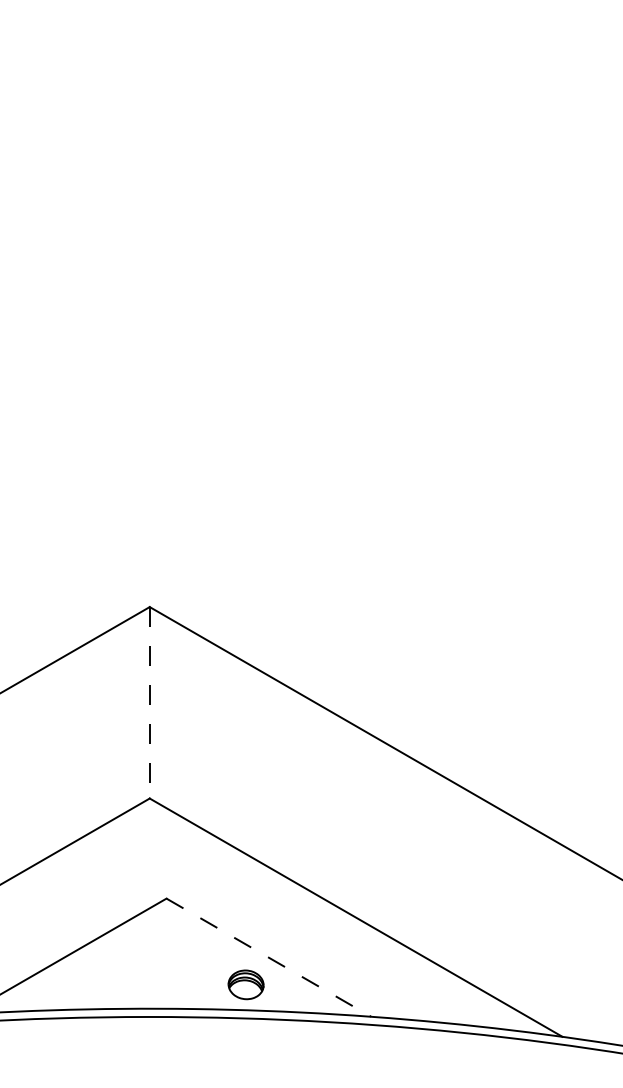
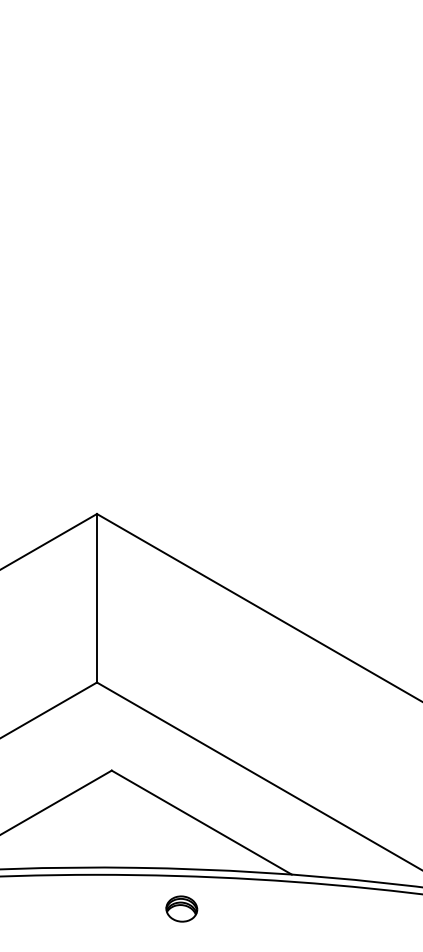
line: (149, 702) -> (96, 598), dashed -> solid
line: (269, 957) -> (202, 822), dashed -> solid
part: (245, 984) -> (181, 908), moved

